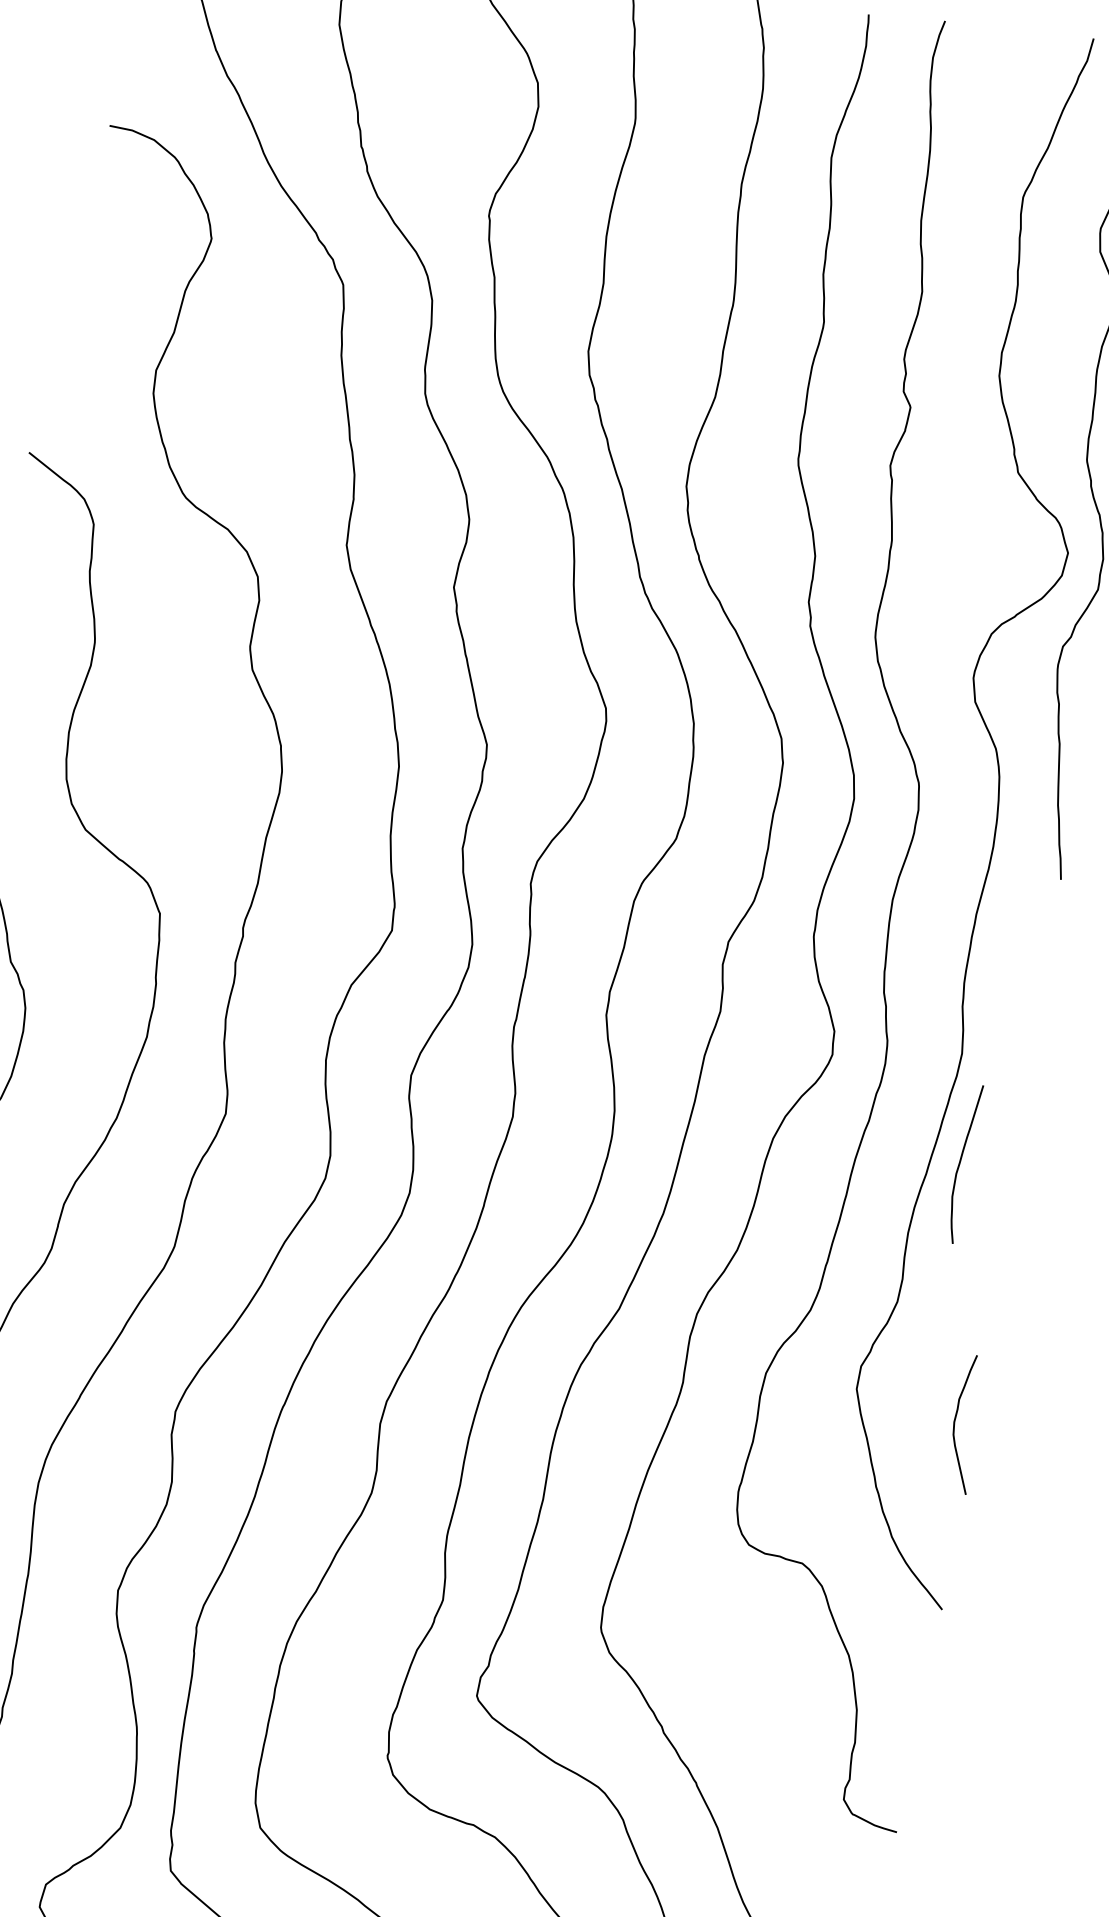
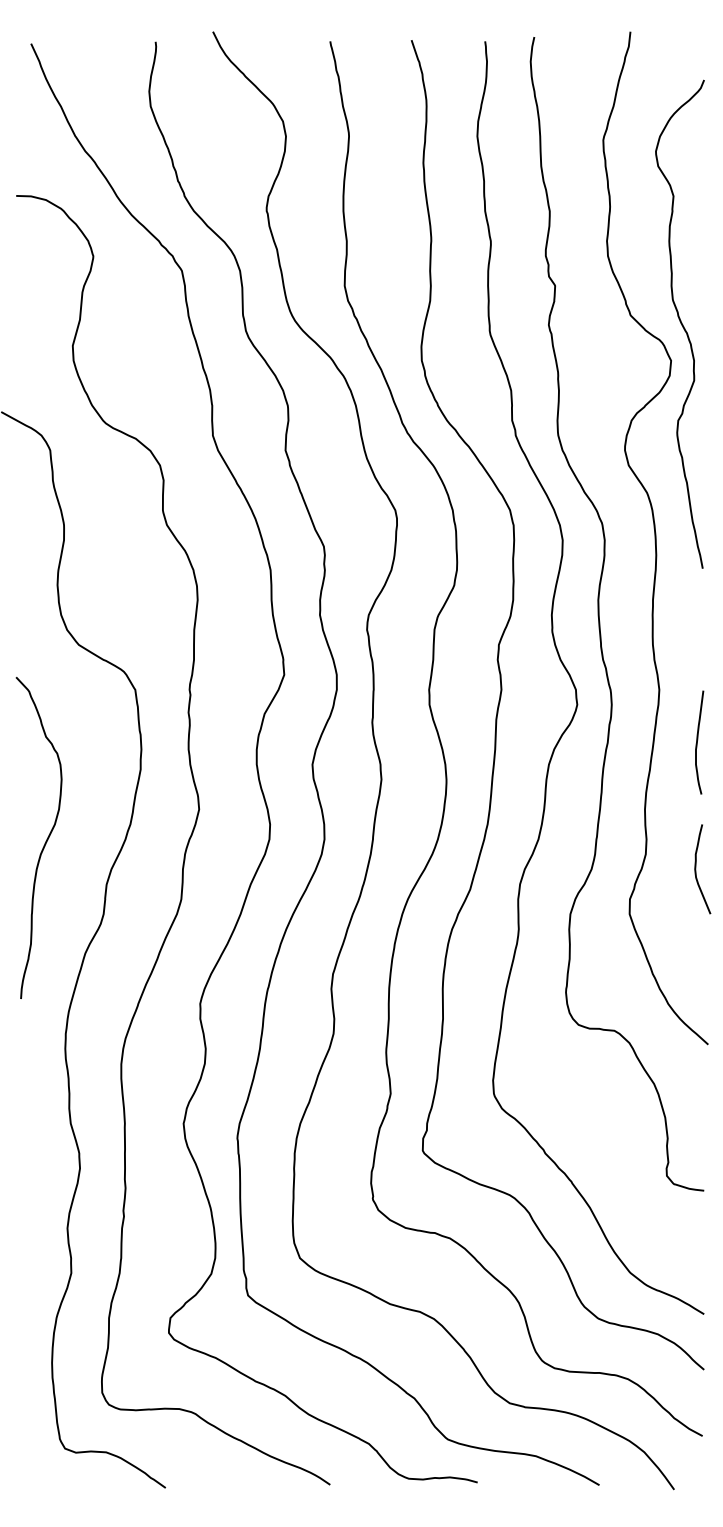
curve: (960, 1163) -> (697, 742), moved
curve: (956, 1422) -> (696, 869), moved

